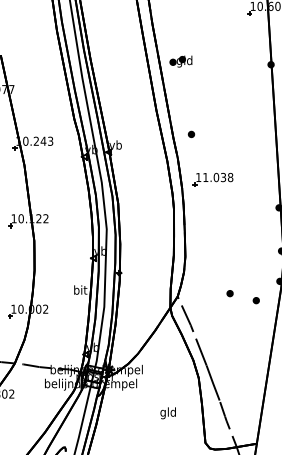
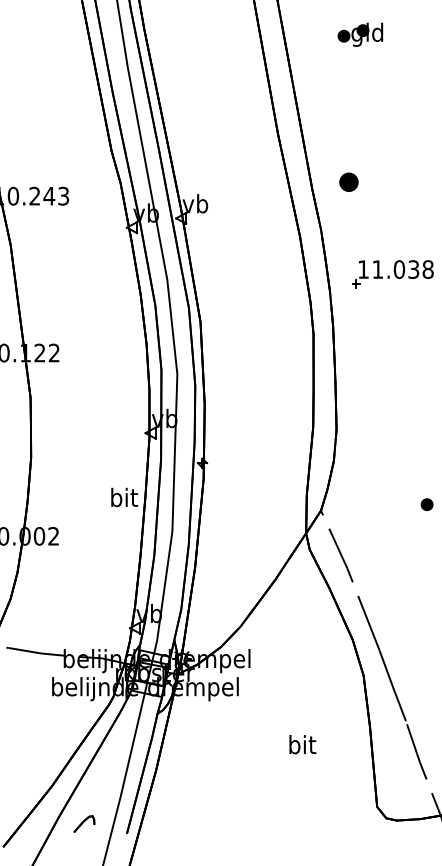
part: (180, 61) -> (359, 34), moved
part: (191, 134) -> (348, 182), size x1.6
text: (167, 413) -> (300, 747), gld -> bit

